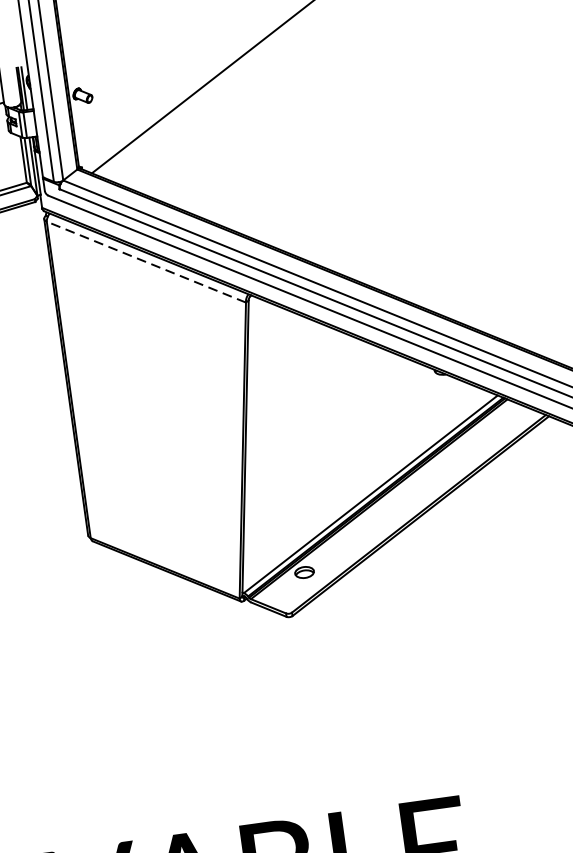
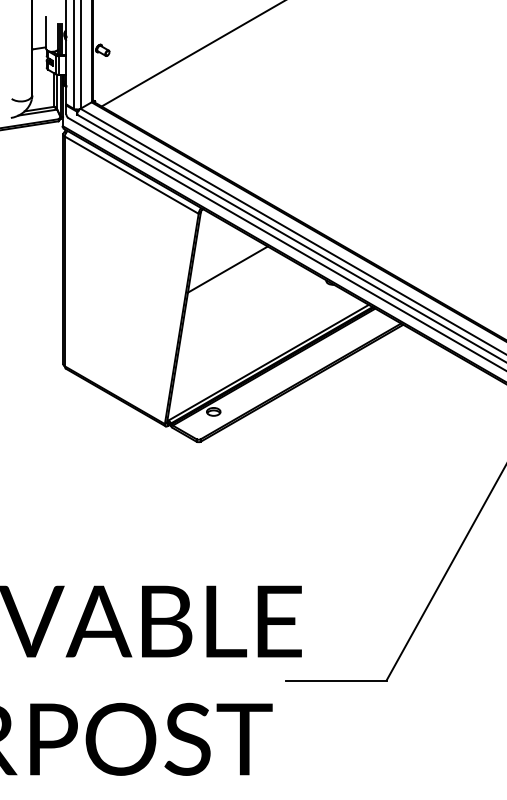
line: (145, 261) -> (131, 174), dashed -> solid
line: (296, 373) -> (227, 269), added

